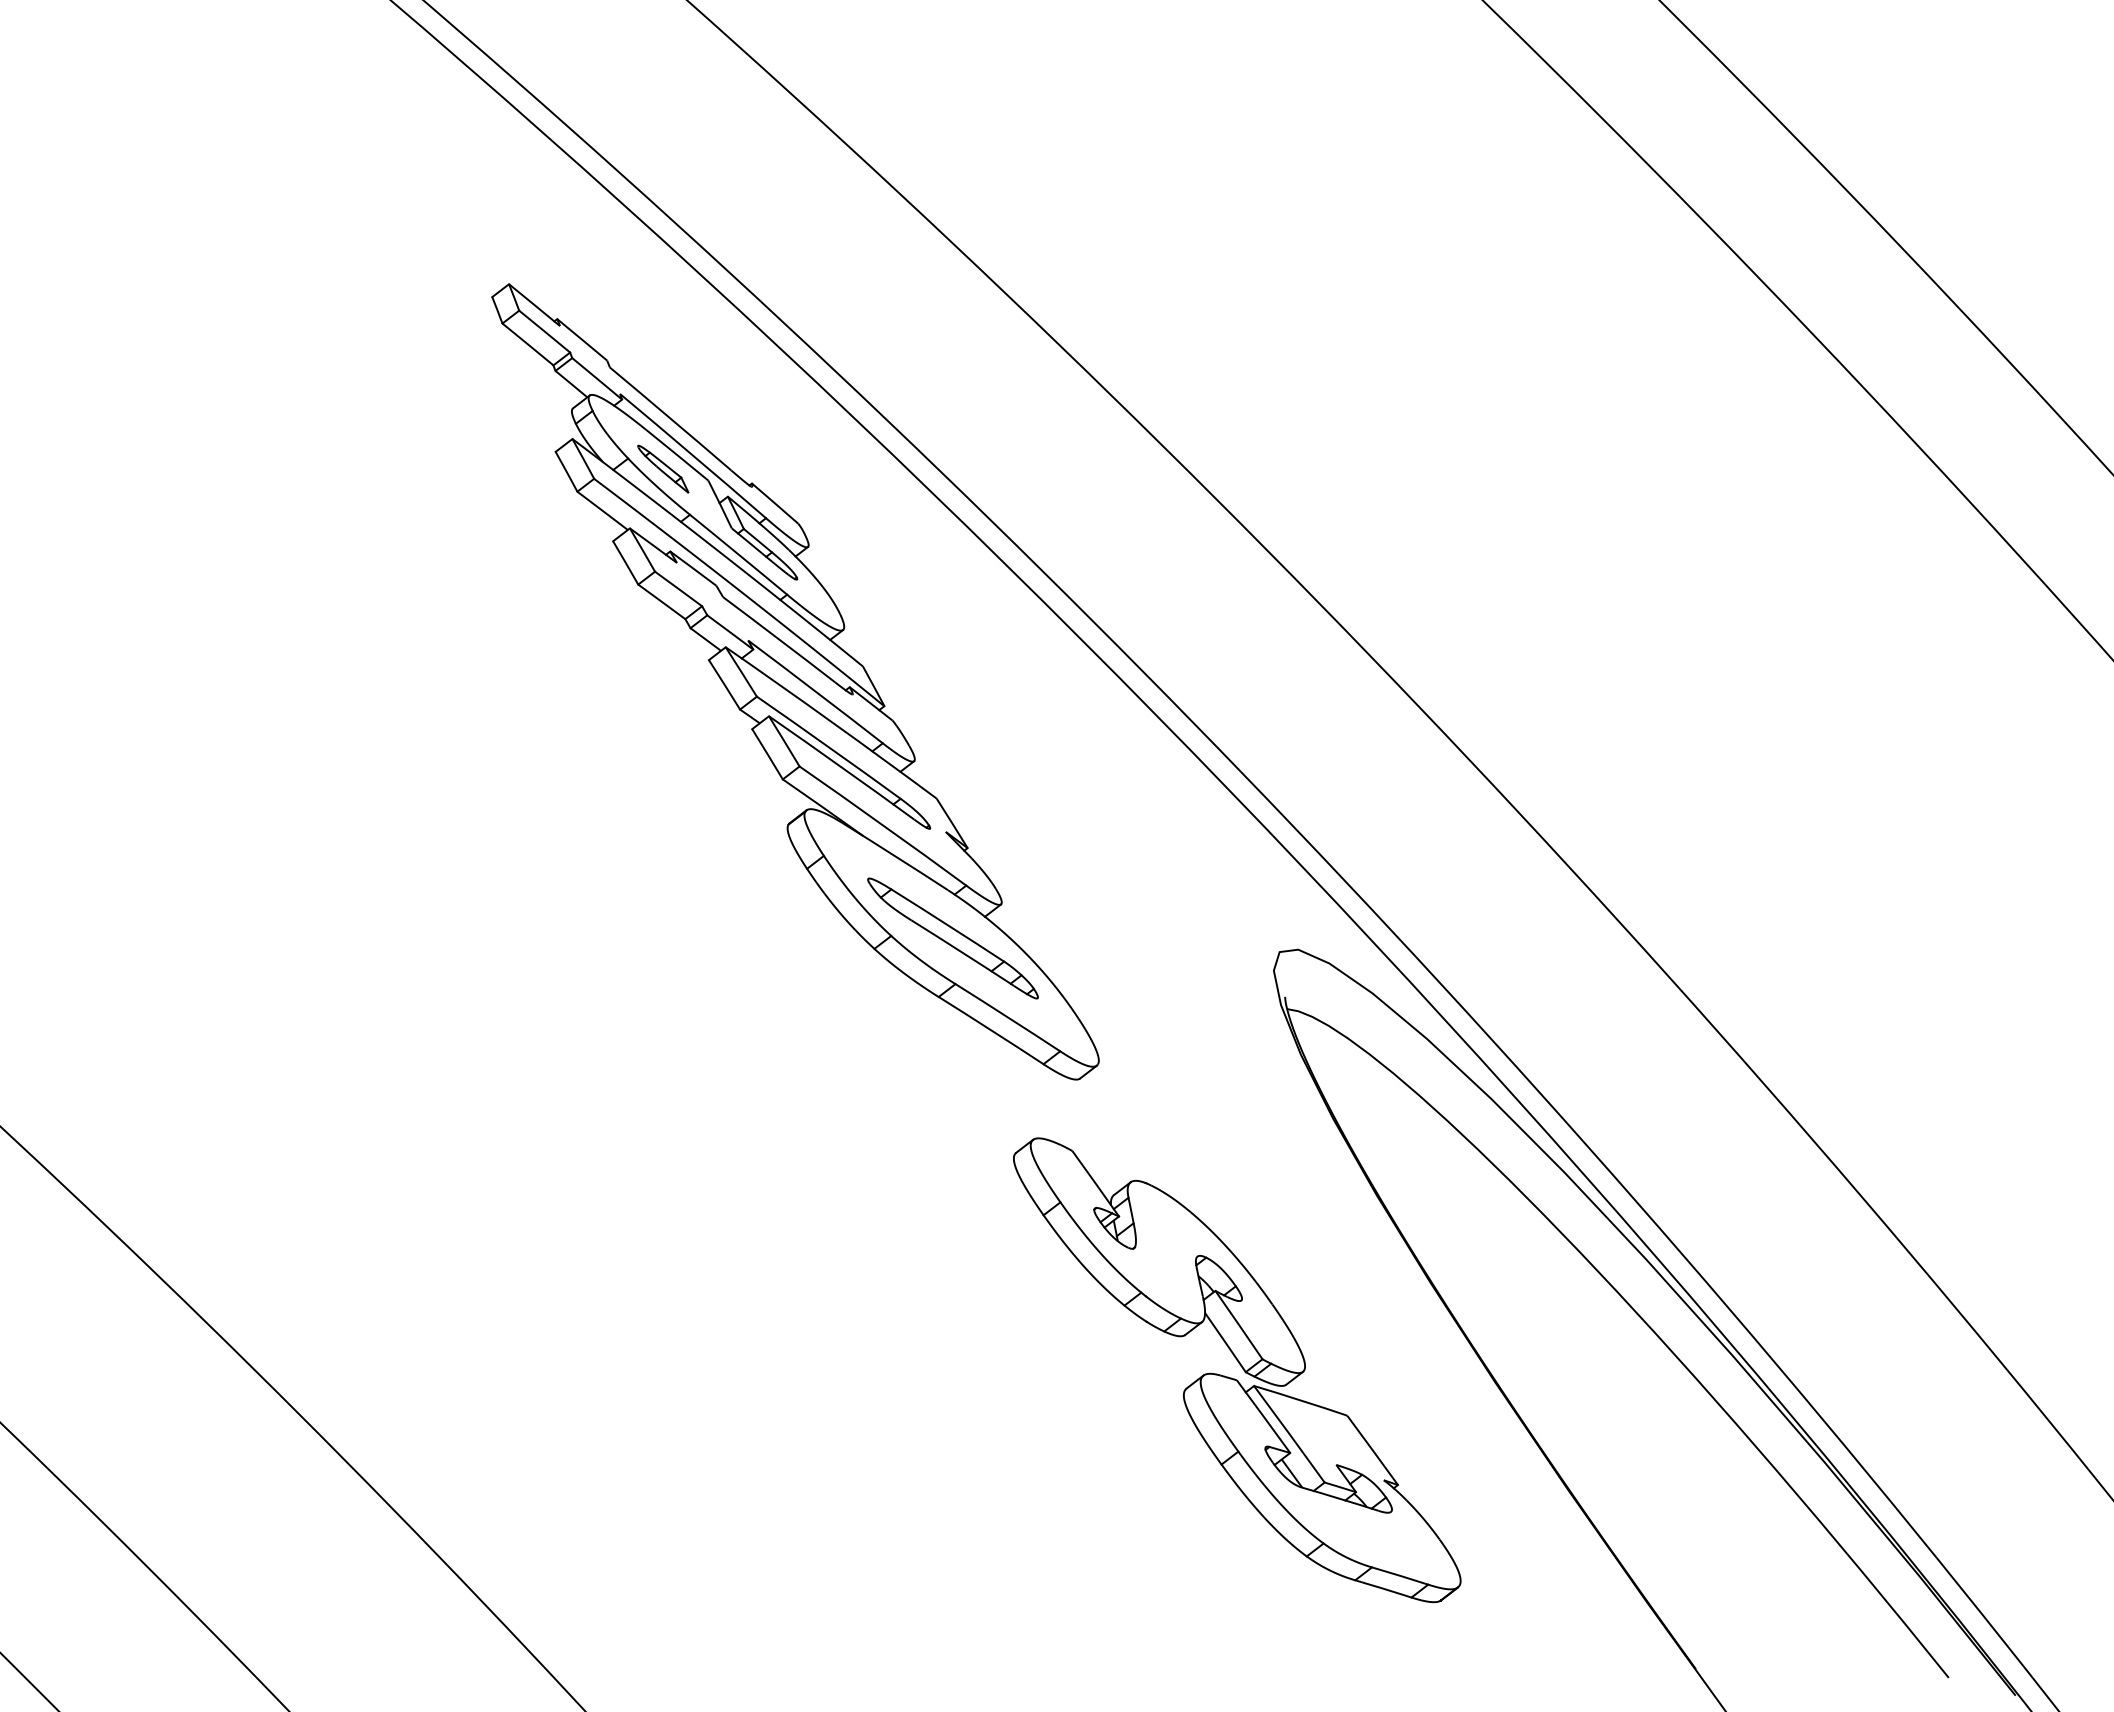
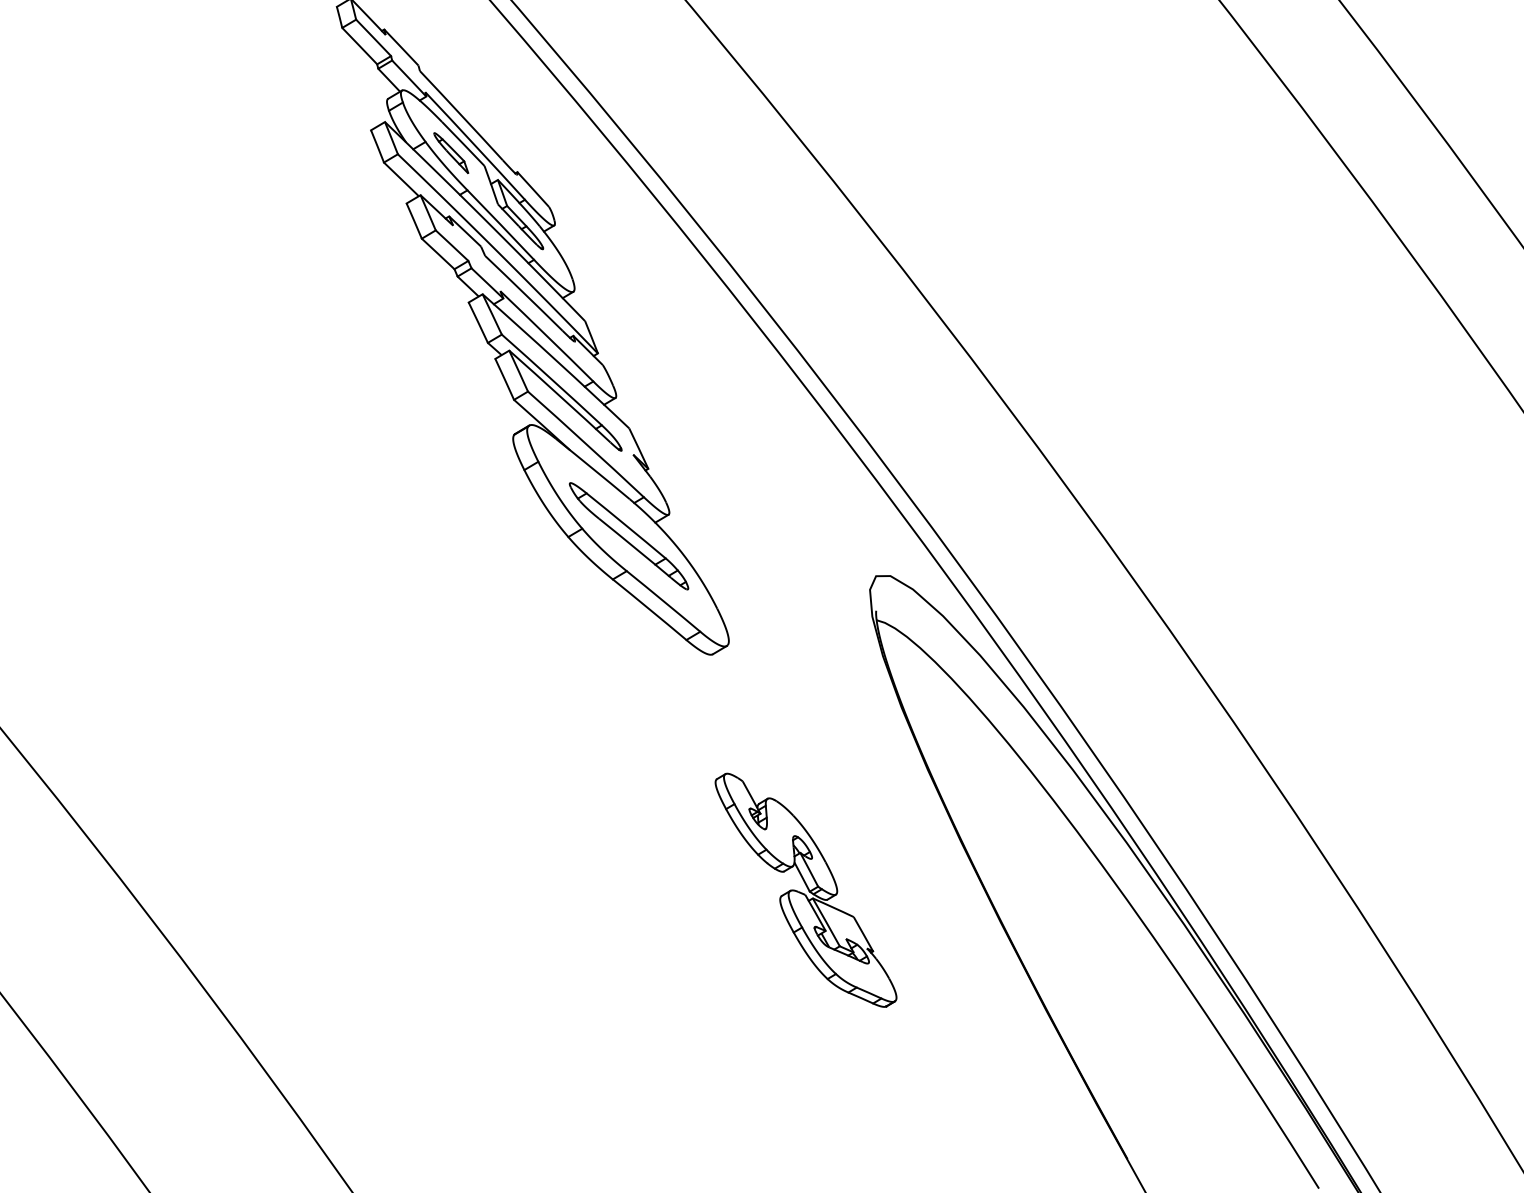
part: (1237, 1370) -> (806, 890), size x0.6

